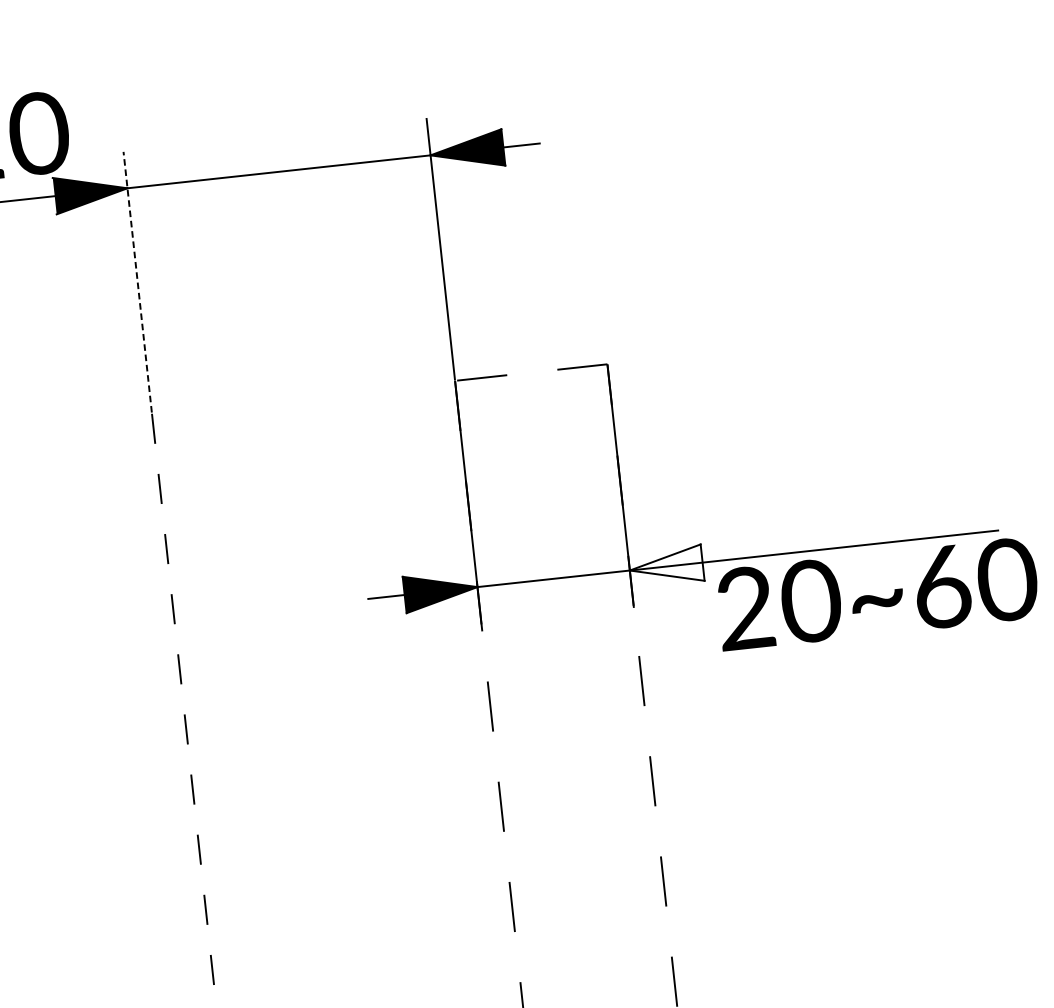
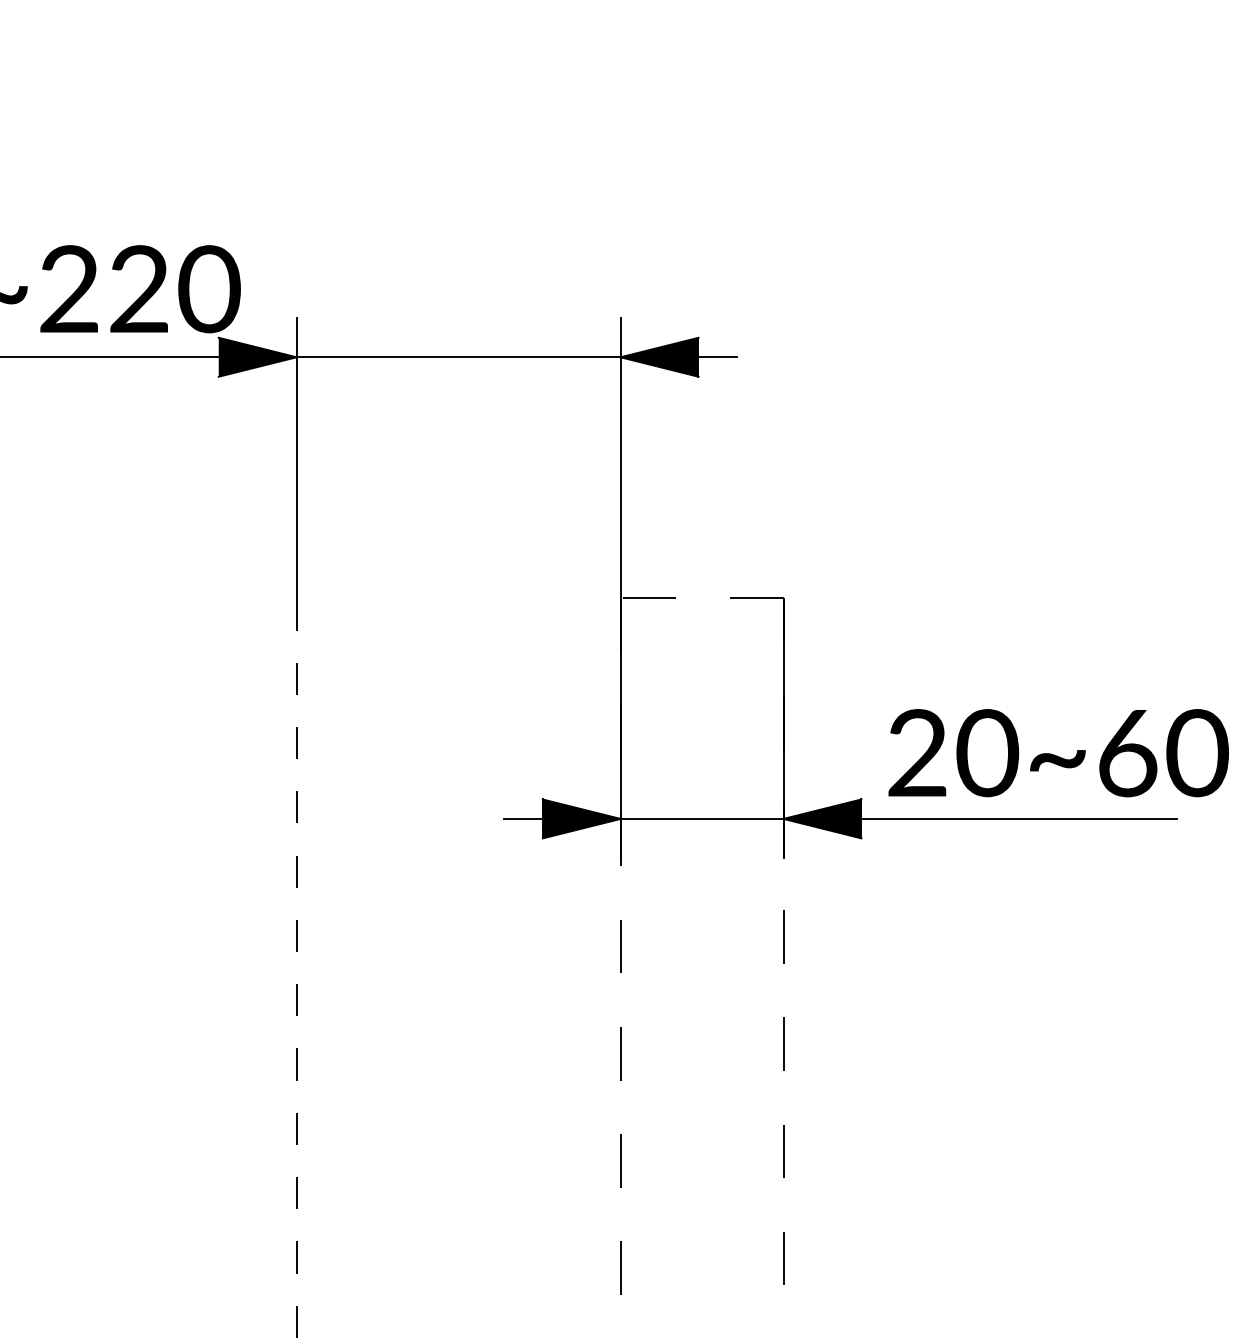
line: (137, 282) -> (296, 457), dashed -> solid
fill: (666, 566) -> (822, 818), added
text: (877, 594) -> (1058, 753), moved

